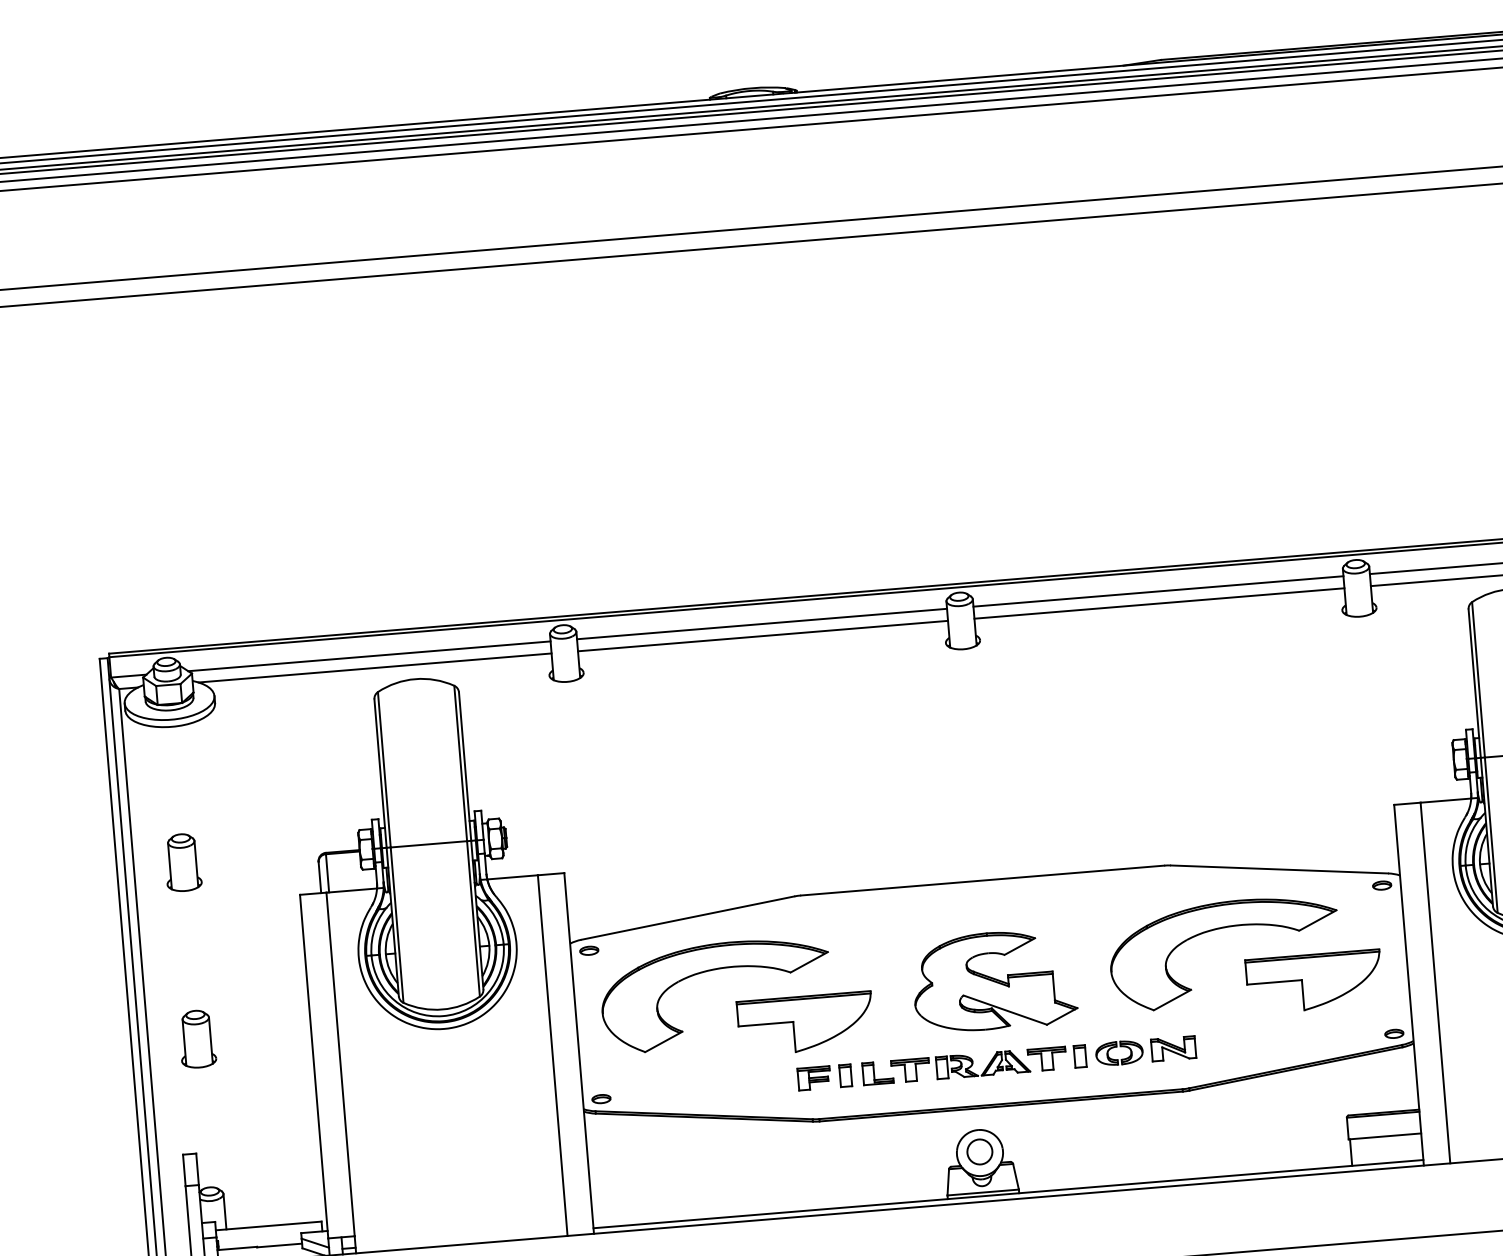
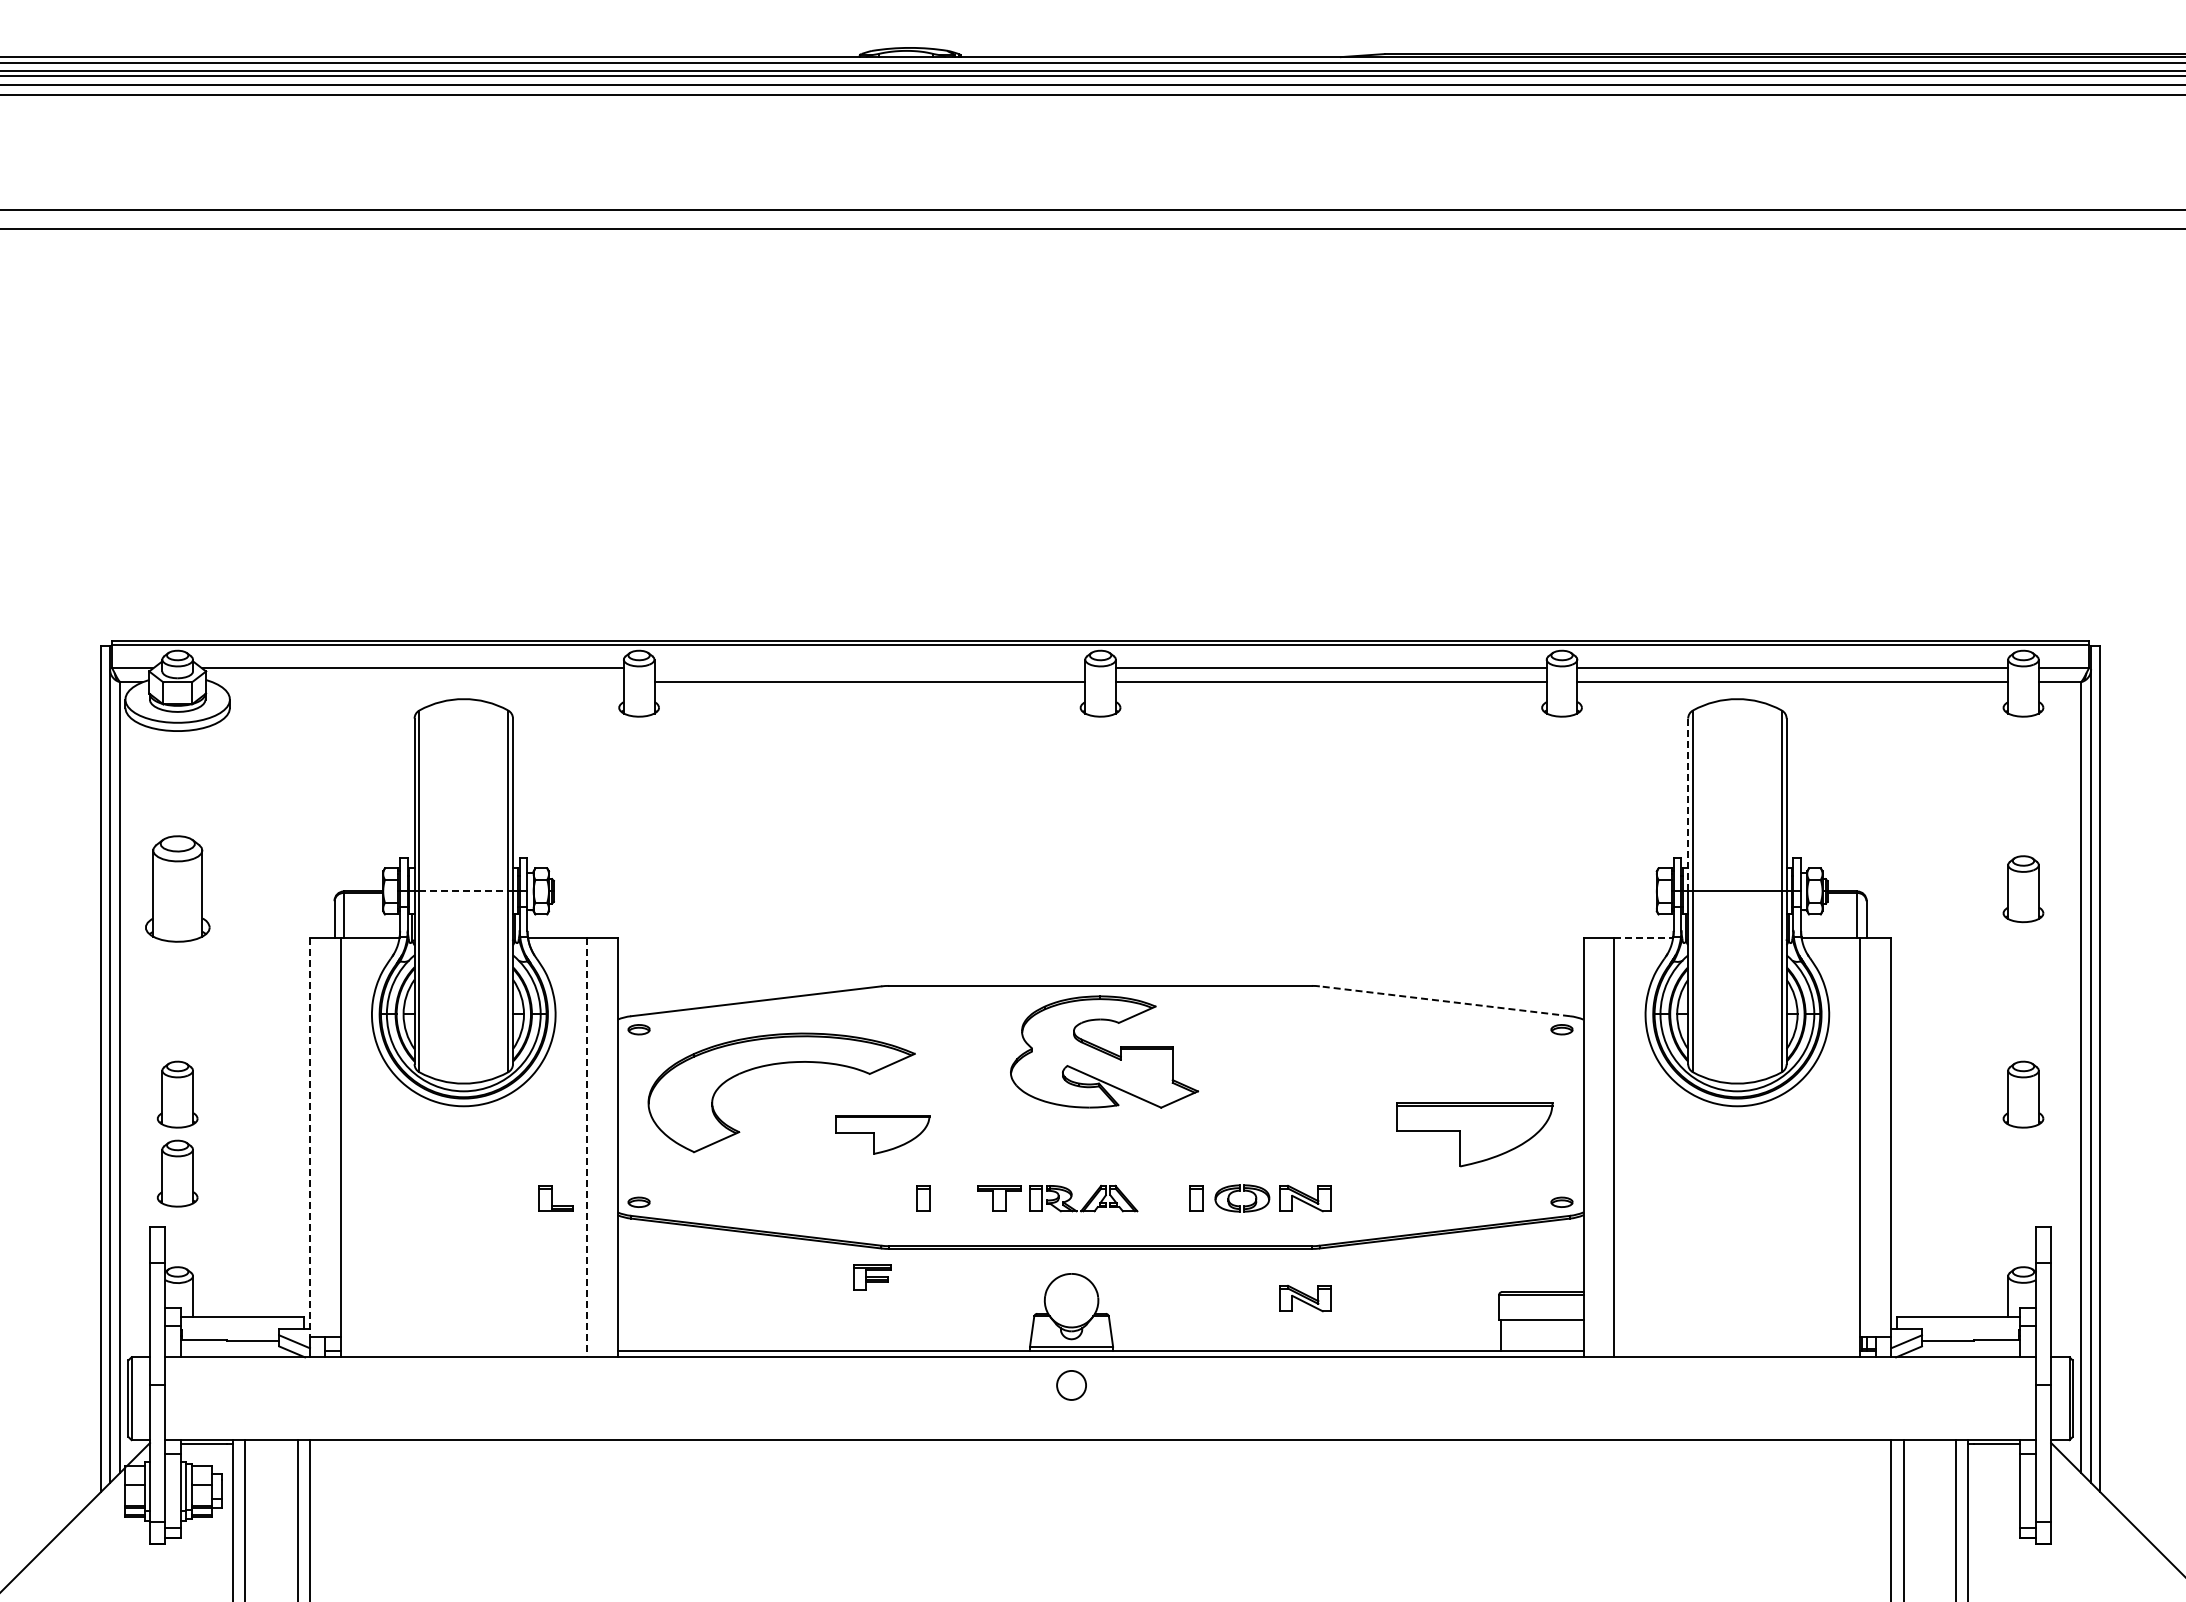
line: (761, 624) -> (869, 668), removed
line: (374, 668) -> (417, 682), removed
line: (1475, 684) -> (1688, 805), solid -> dashed
line: (1446, 800) -> (1644, 937), solid -> dashed
line: (429, 844) -> (464, 891), solid -> dashed
part: (182, 862) -> (177, 889), size x1.6
line: (1279, 869) -> (1444, 1001), solid -> dashed
part: (1222, 928) -> (1373, 1064), removed
part: (994, 980) -> (1104, 1051), moved
part: (805, 1023) -> (882, 1134), size x0.6
line: (552, 1055) -> (586, 1147), solid -> dashed
part: (1047, 1059) -> (1158, 1198), removed
line: (313, 1066) -> (309, 1137), solid -> dashed
part: (877, 1073) -> (555, 1198), moved
part: (814, 1078) -> (872, 1277), moved
part: (202, 1106) -> (177, 1173), added
part: (1180, 1134) -> (1305, 1298), added
circle: (979, 1152) -> (1071, 1385), moved

